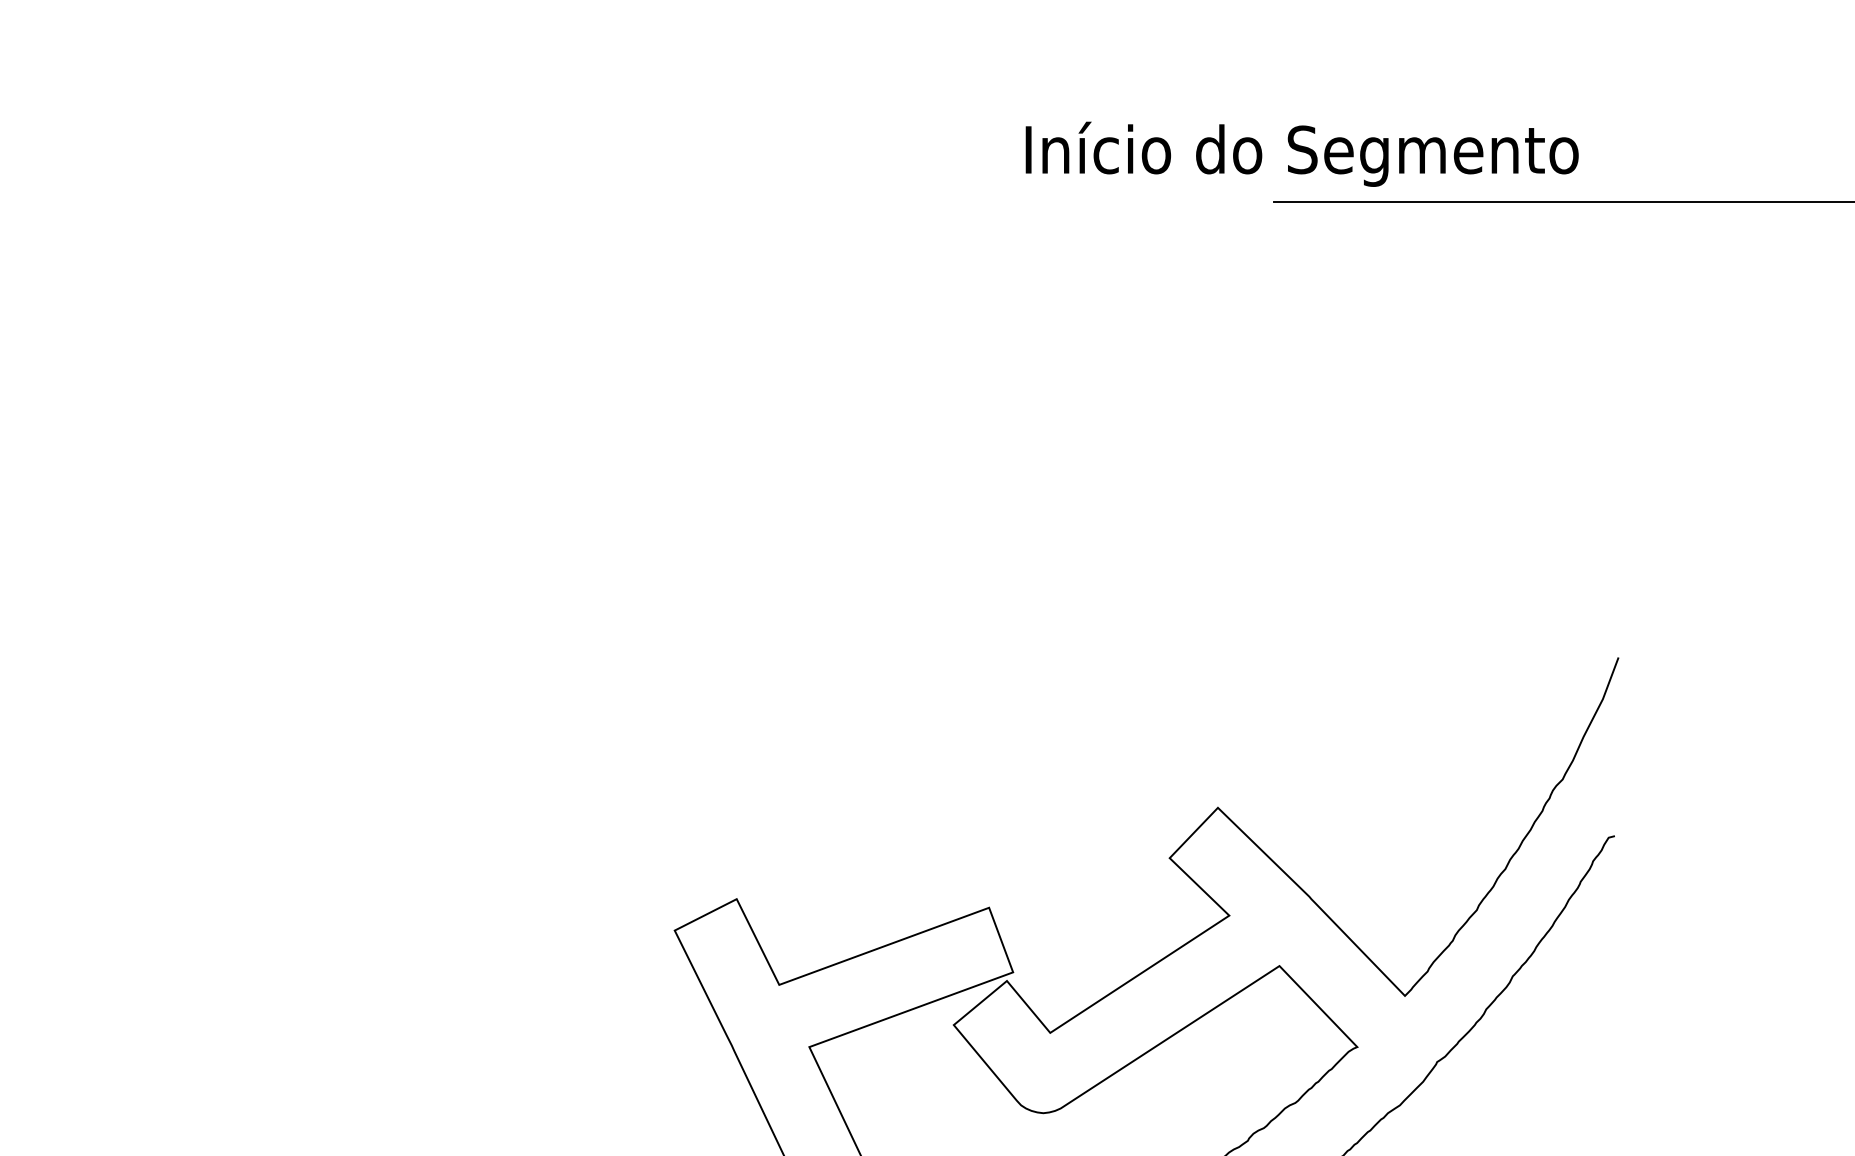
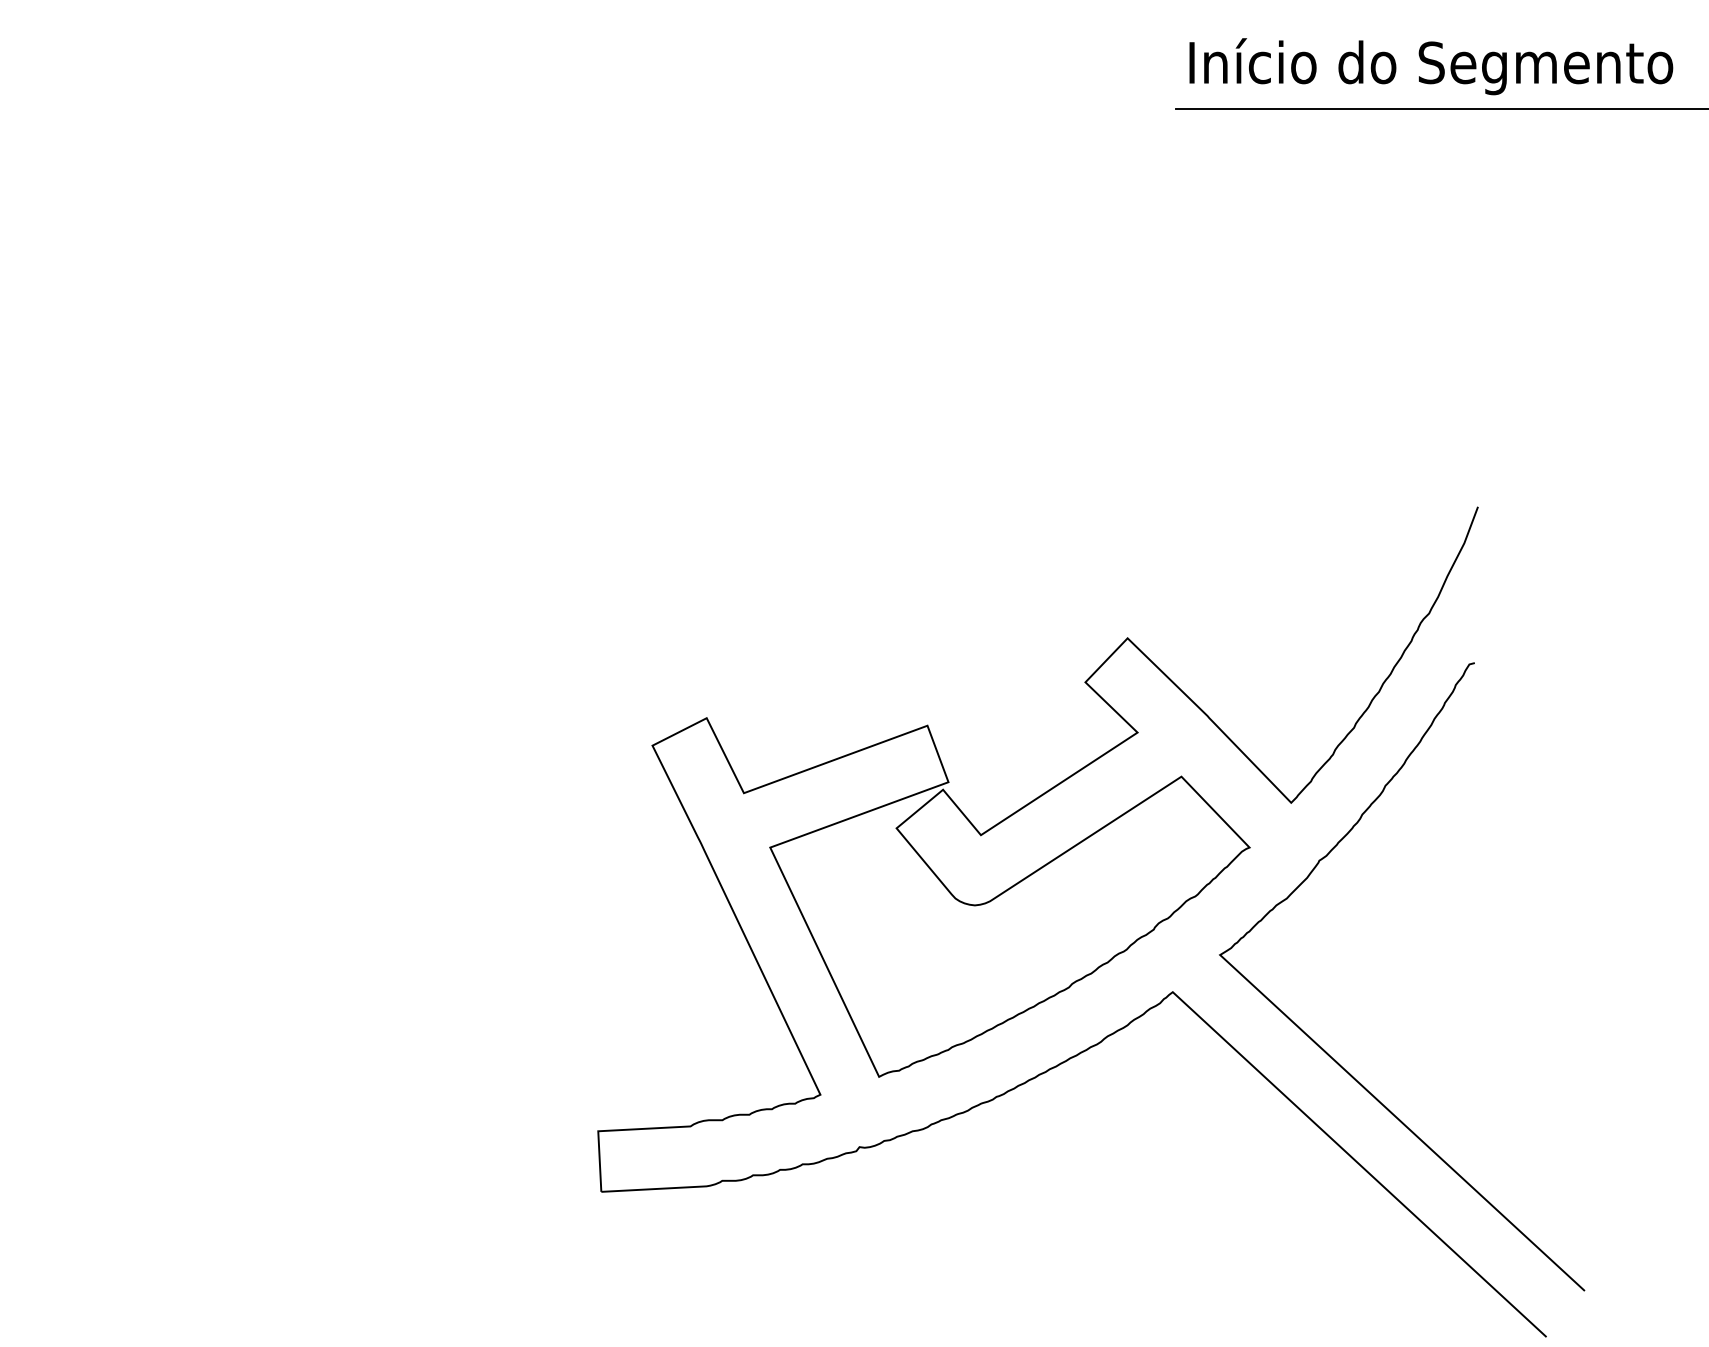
text: (1302, 154) -> (1431, 66), moved

